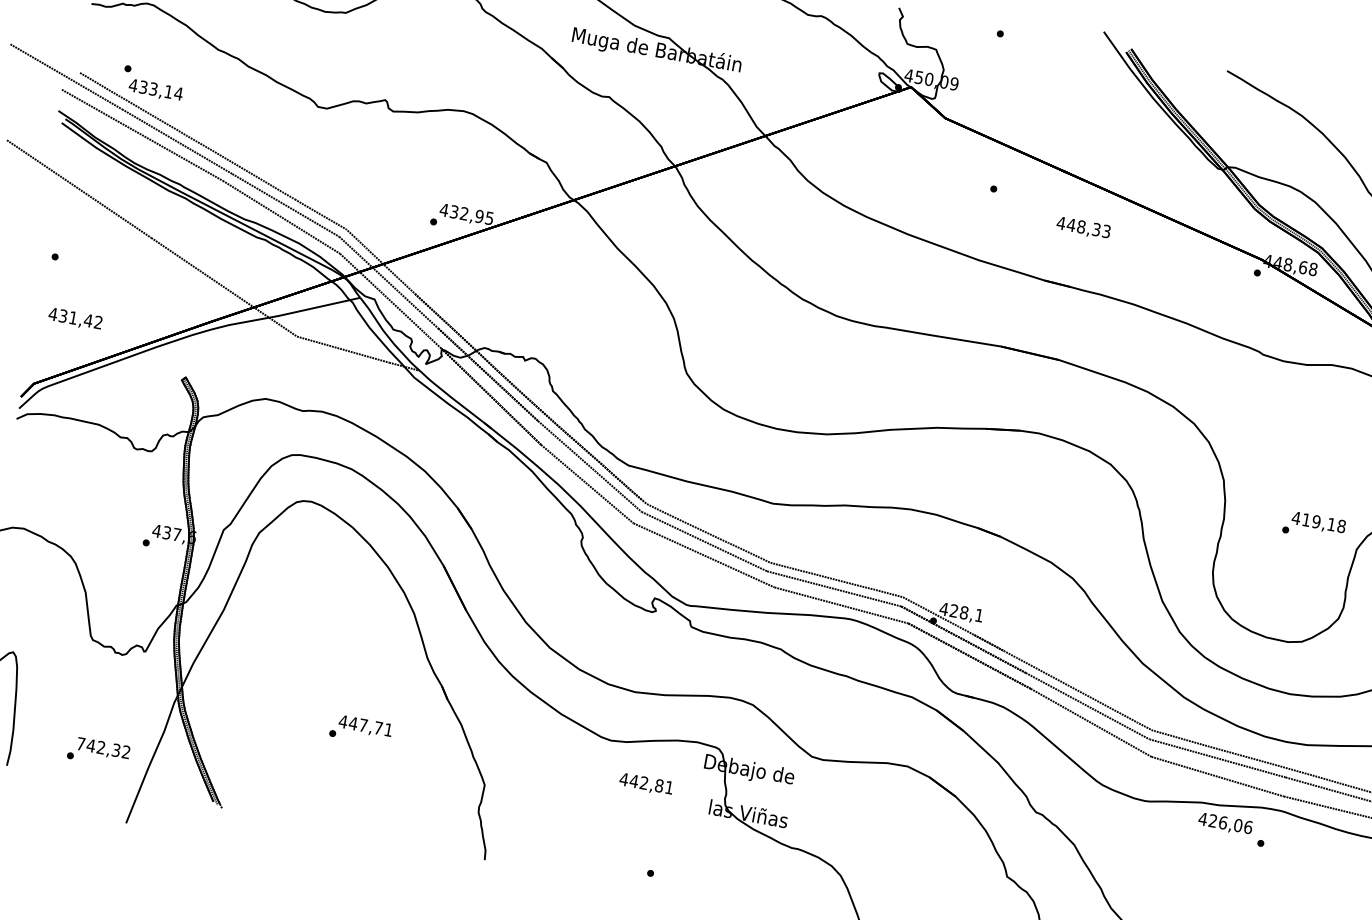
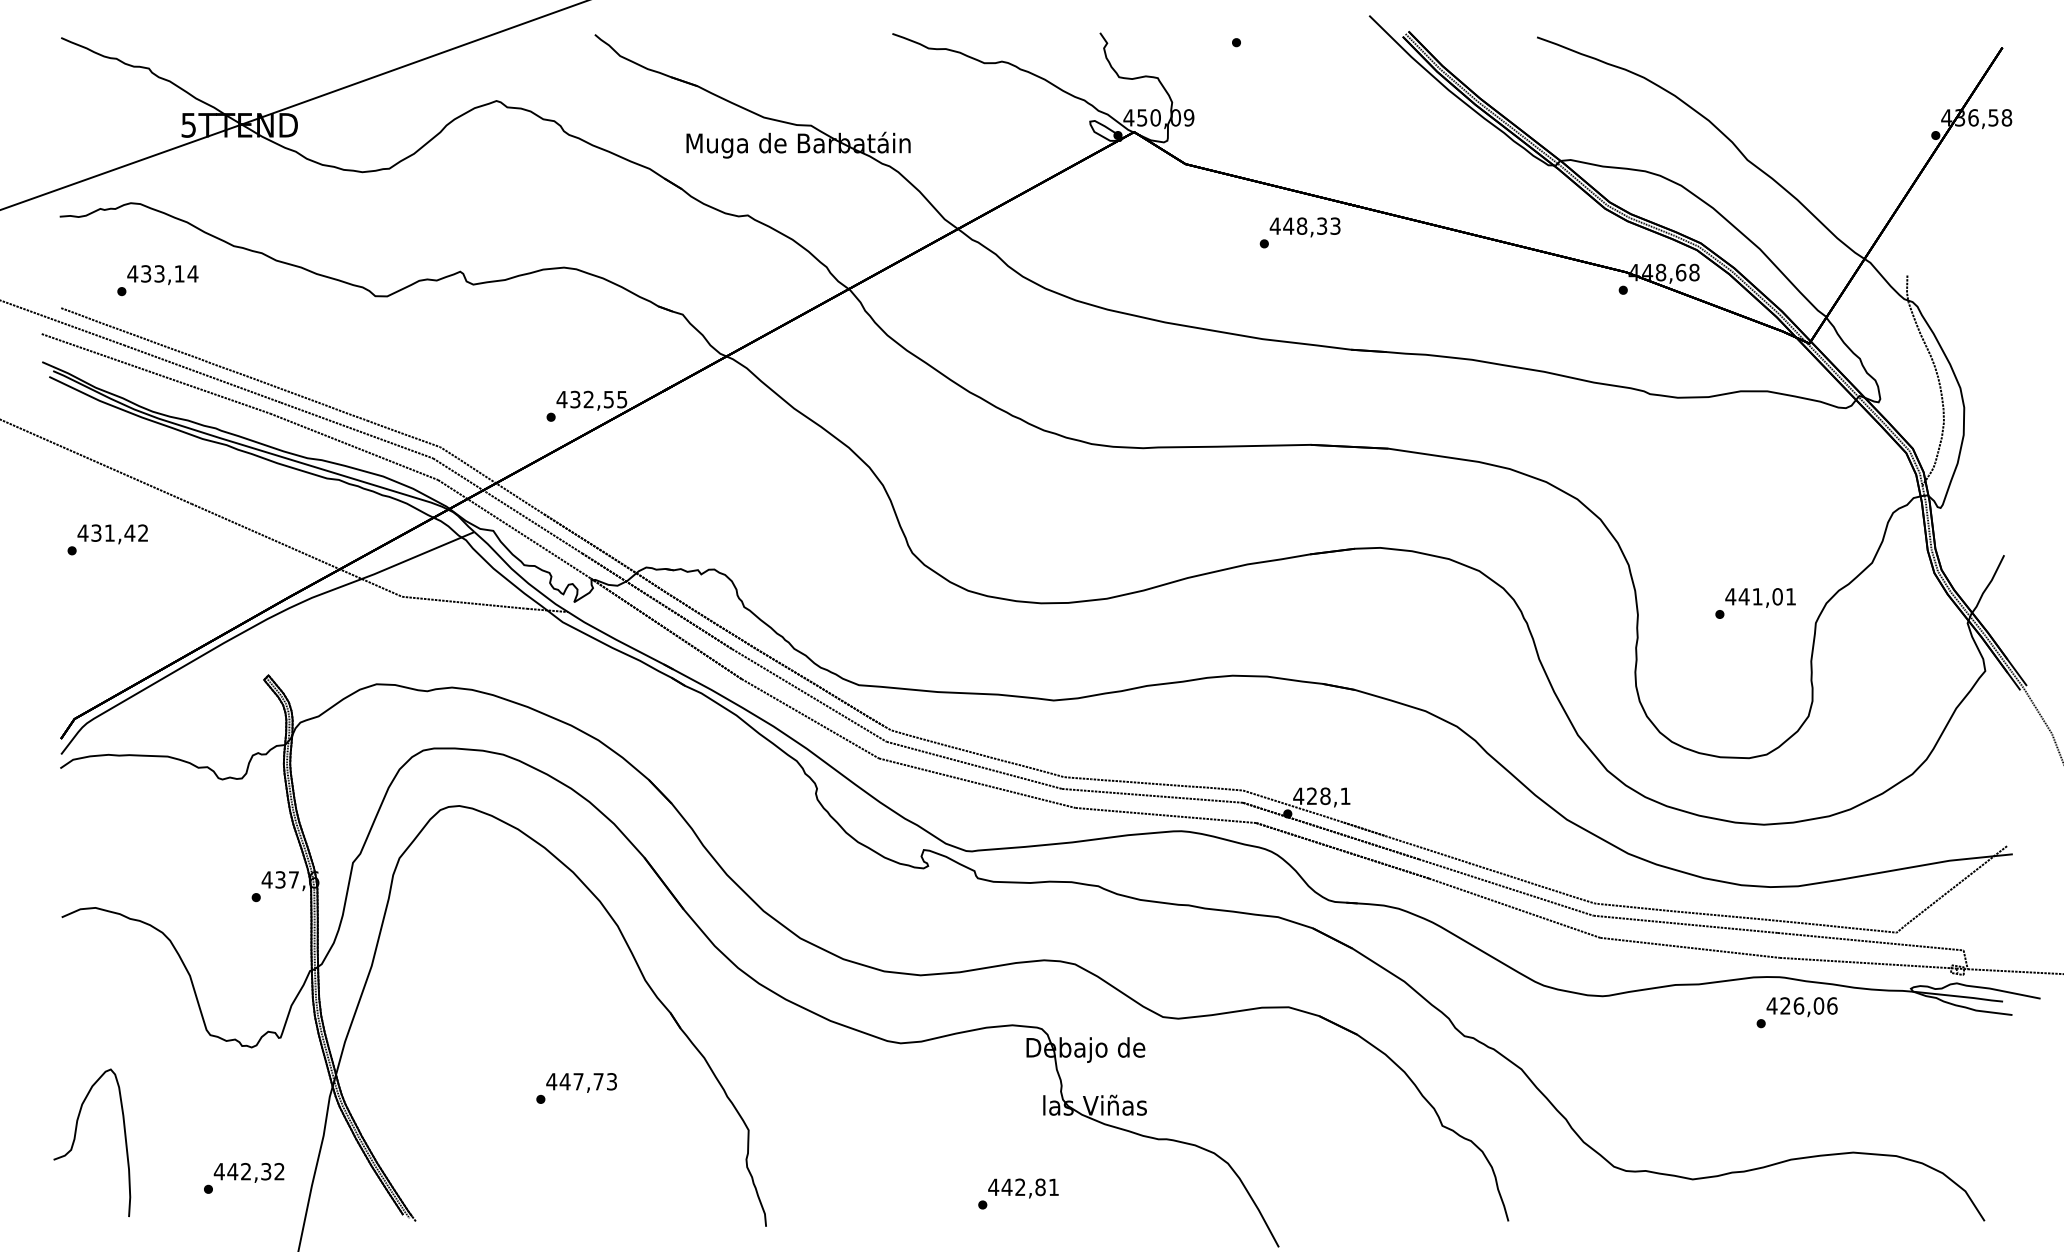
text: (155, 90) -> (162, 275), moved
text: (479, 216) -> (608, 399), 432,95 -> 432,55
text: (1083, 228) -> (1304, 227), moved
text: (75, 319) -> (112, 534), moved
text: (1323, 523) -> (1767, 596), 419,18 -> 441,01
text: (388, 729) -> (611, 1081), 447,71 -> 447,73
text: (80, 743) -> (218, 1171), 742,32 -> 442,32
text: (646, 784) -> (1023, 1188), moved
text: (1224, 824) -> (1801, 1007), moved

